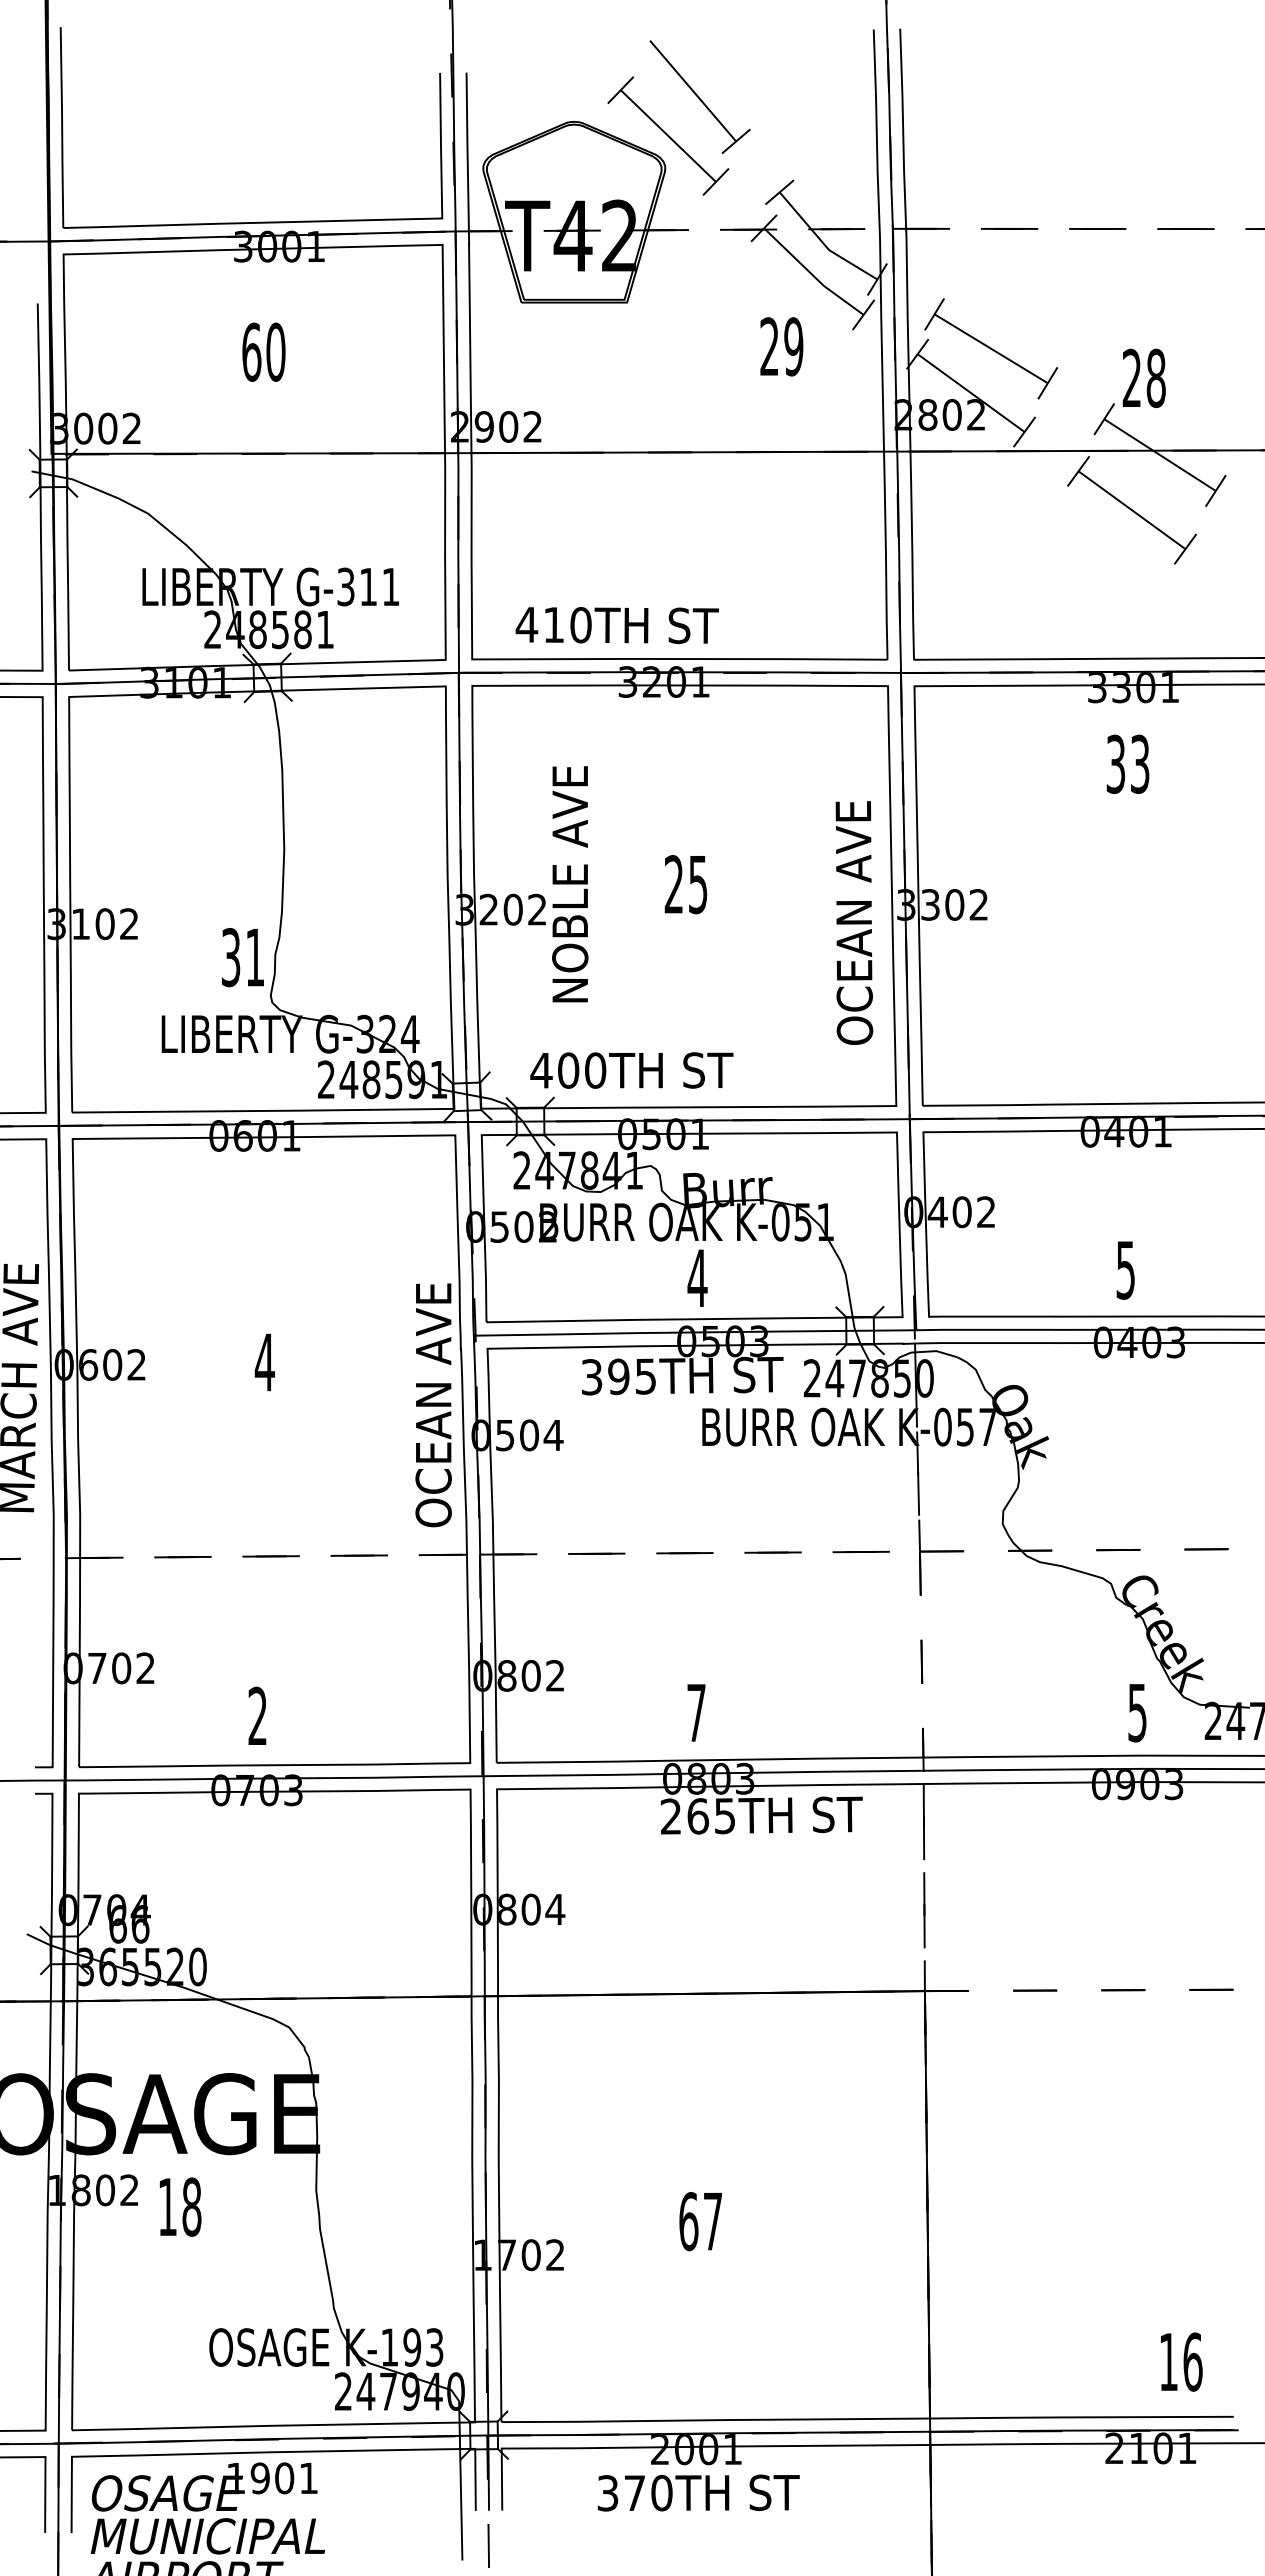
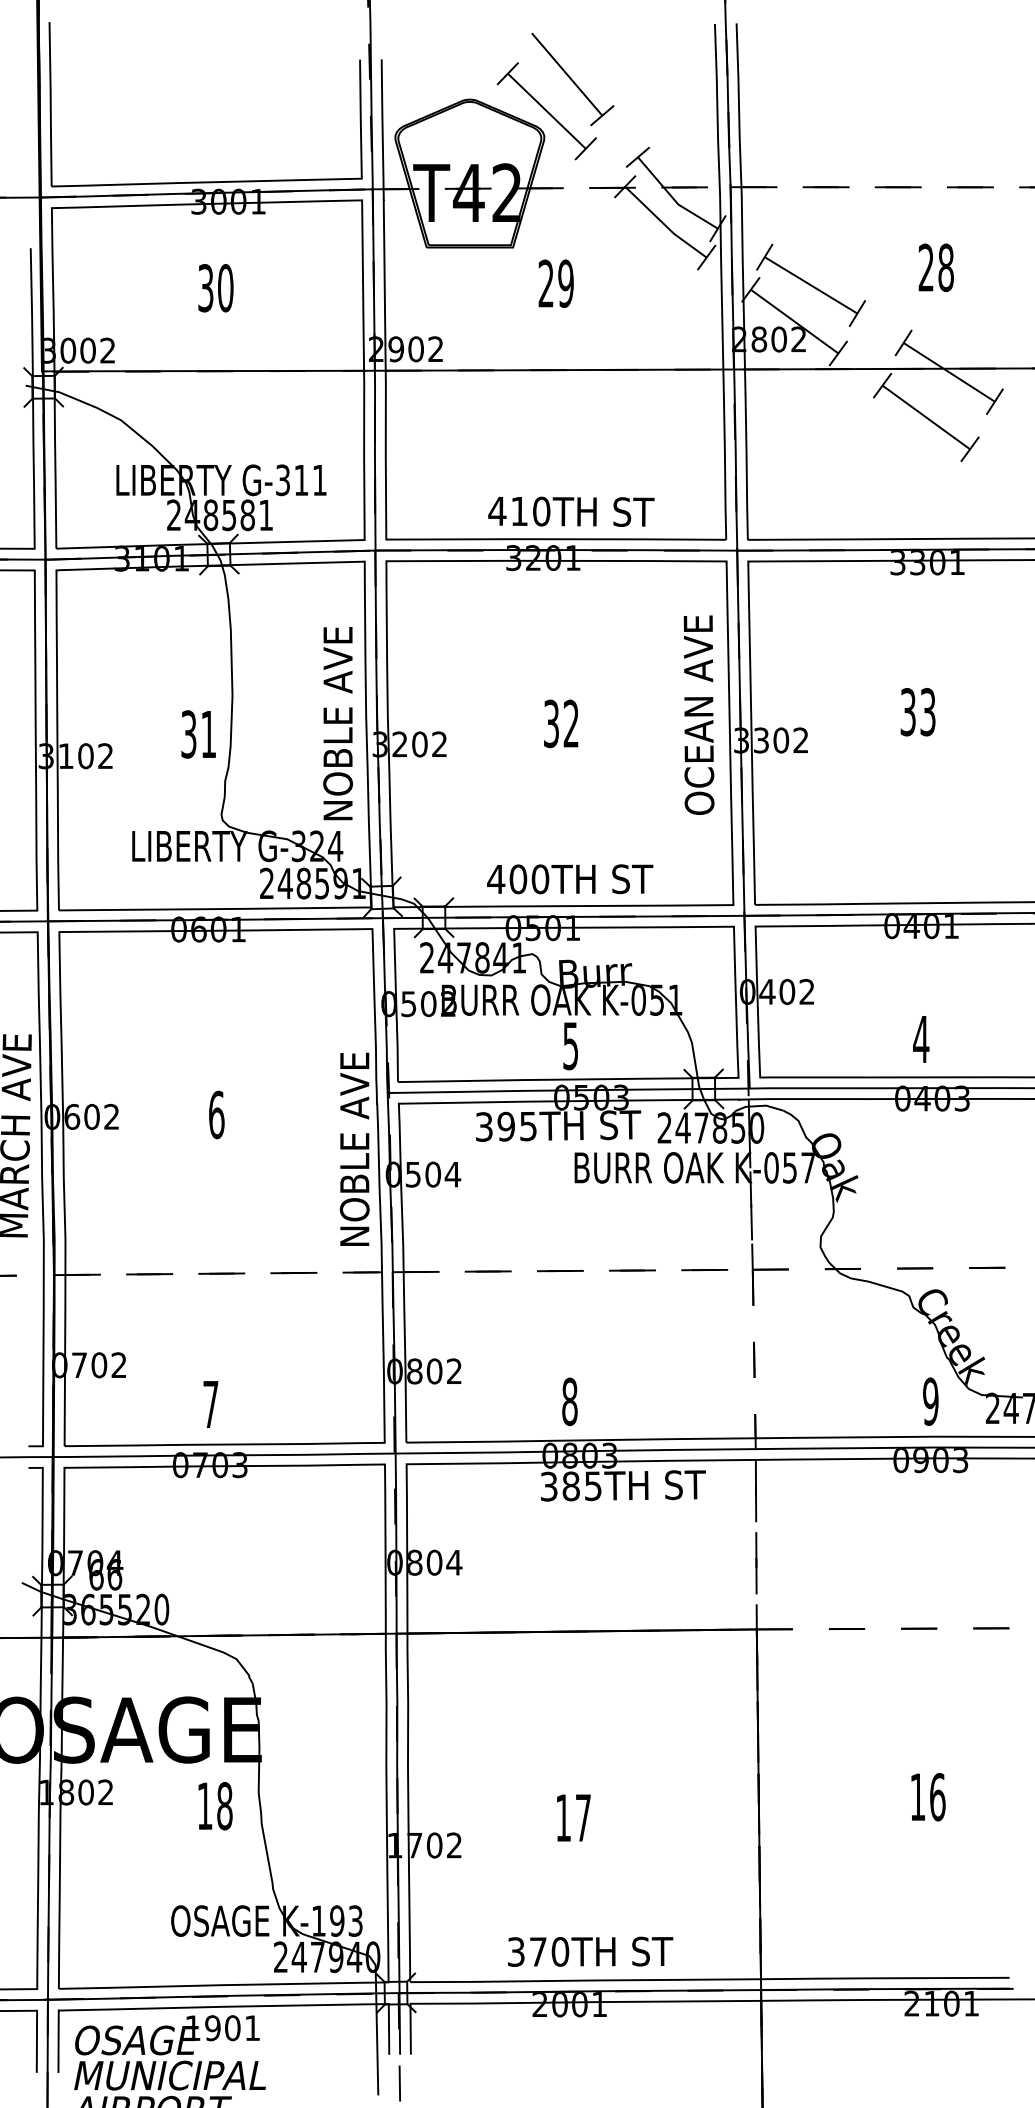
text: (781, 346) -> (555, 283), moved
text: (251, 351) -> (205, 287), 60 -> 30
text: (1143, 377) -> (935, 267), moved
text: (616, 625) -> (570, 511), moved
text: (1127, 763) -> (917, 711), moved
text: (570, 884) -> (338, 723), moved
text: (685, 884) -> (560, 723), 25 -> 32
text: (854, 922) -> (699, 714), moved
text: (242, 957) -> (198, 734), moved
text: (631, 1070) -> (569, 879), moved
text: (1125, 1270) -> (920, 1039), 5 -> 4
text: (697, 1278) -> (570, 1046), 4 -> 5
text: (264, 1362) -> (216, 1114), 4 -> 6
text: (433, 1405) -> (354, 1150), OCEAN AVE -> NOBLE AVE
text: (696, 1712) -> (569, 1401), 7 -> 8
text: (1137, 1712) -> (930, 1401), 5 -> 9
text: (257, 1715) -> (210, 1403), 2 -> 7
text: (684, 1816) -> (560, 1486), 265TH -> 385TH
text: (180, 2206) -> (215, 1805), moved
text: (688, 2221) -> (563, 1817), 67 -> 17
text: (1181, 2361) -> (928, 1796), moved
text: (698, 2492) -> (590, 1951), moved

